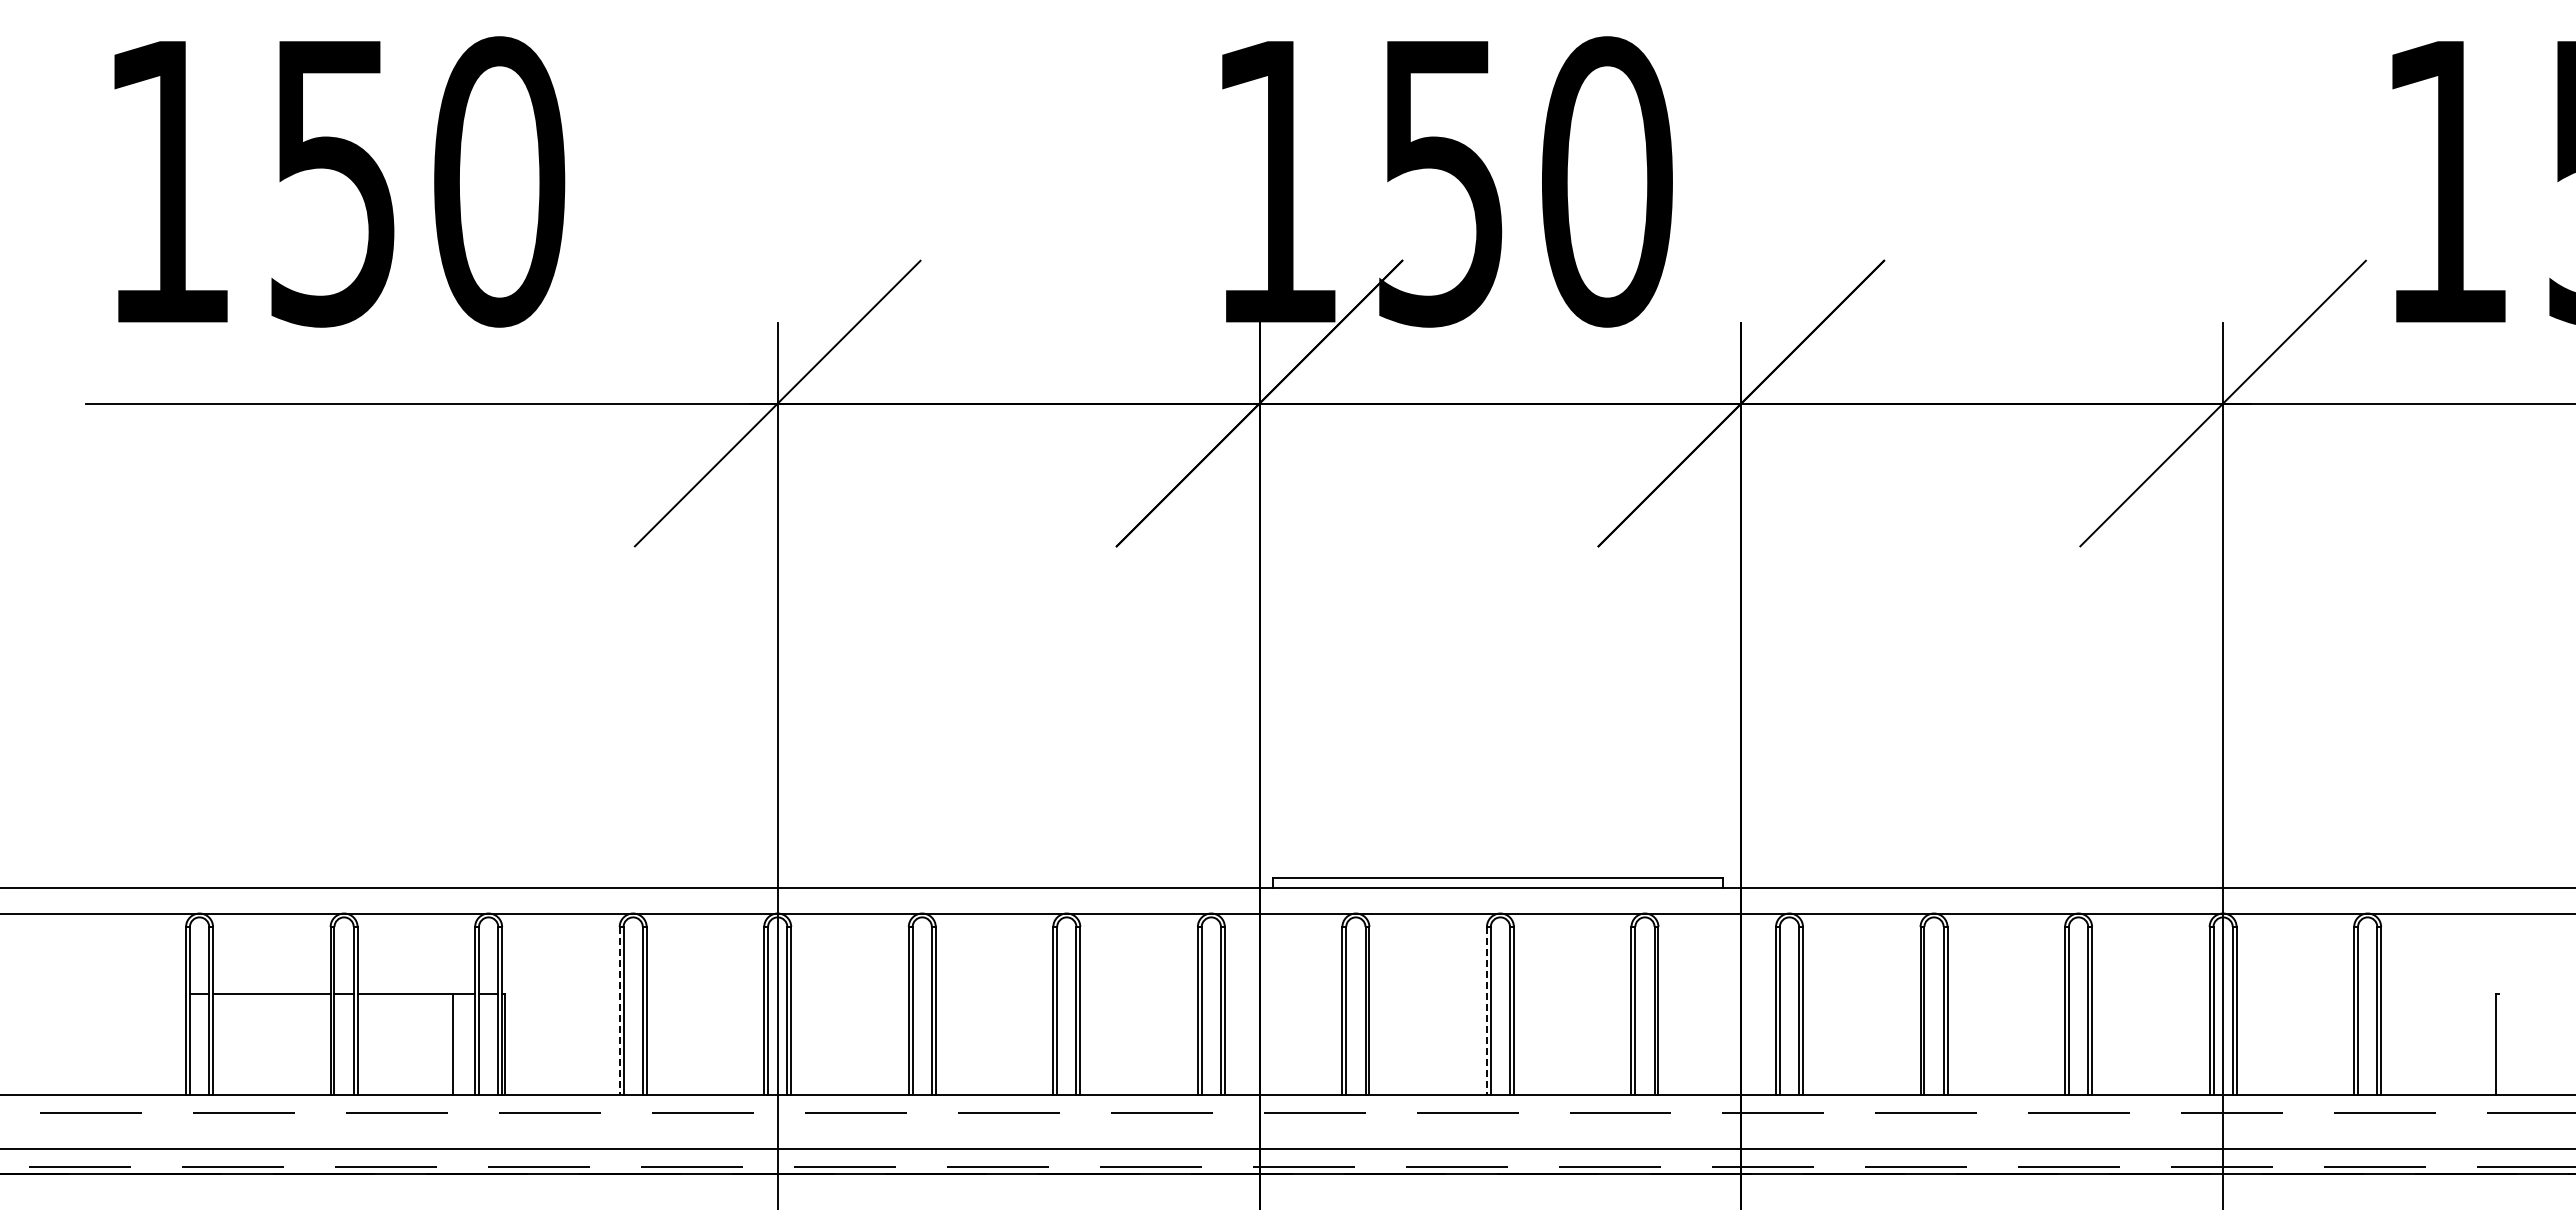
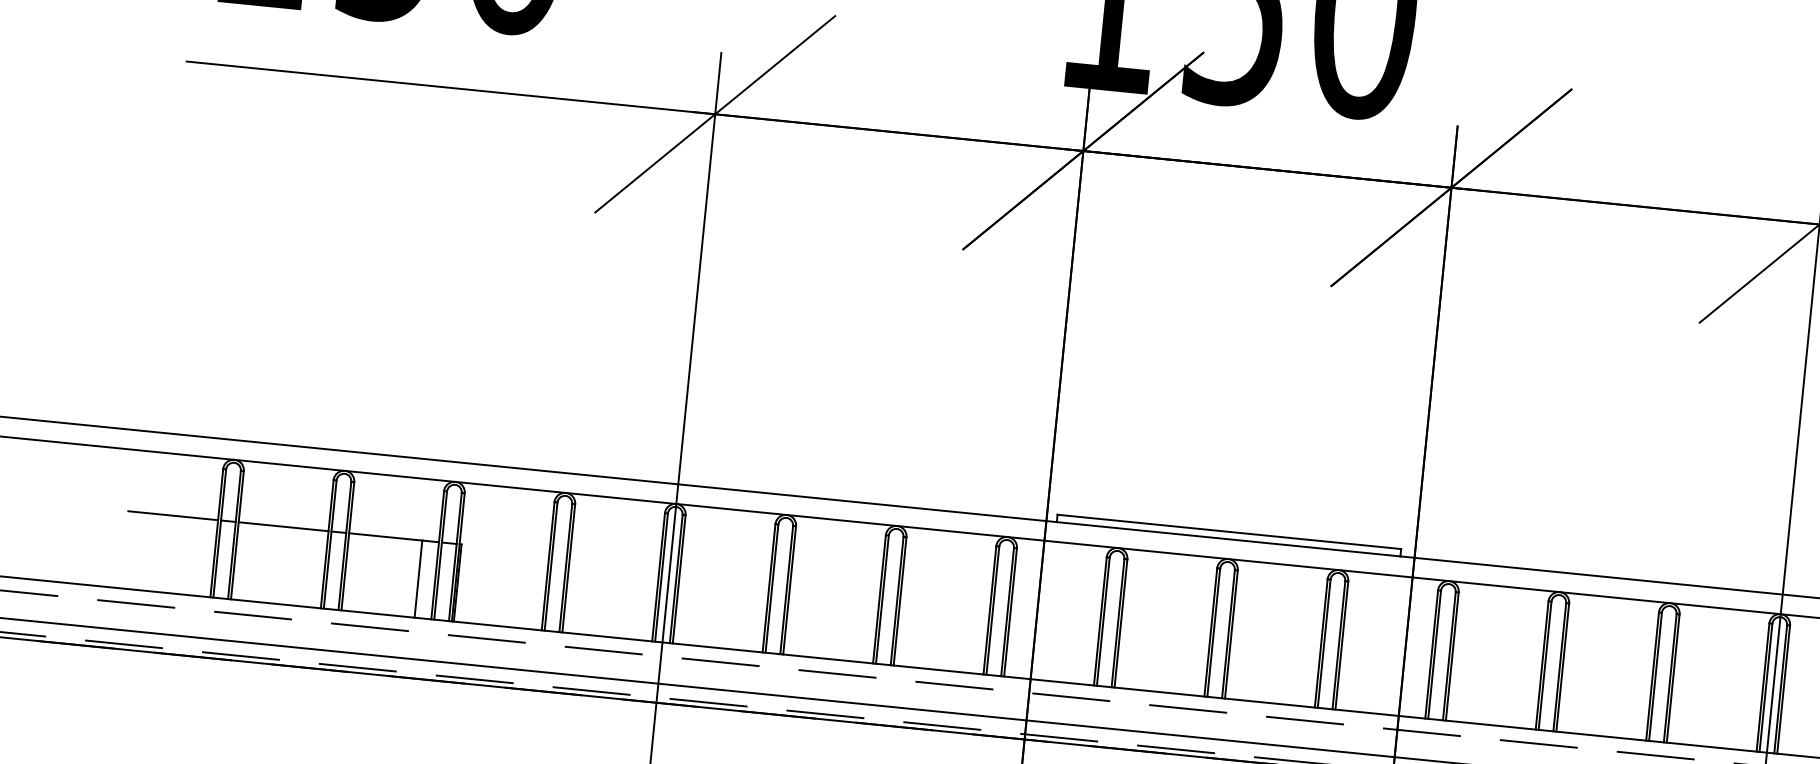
line: (127, 993) -> (173, 515), added
line: (619, 1010) -> (548, 565), dashed -> solid
line: (1486, 1010) -> (1210, 632), dashed -> solid

